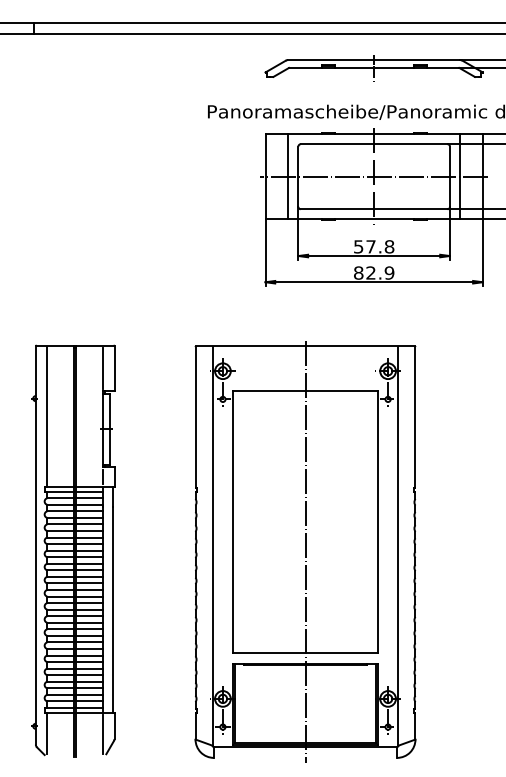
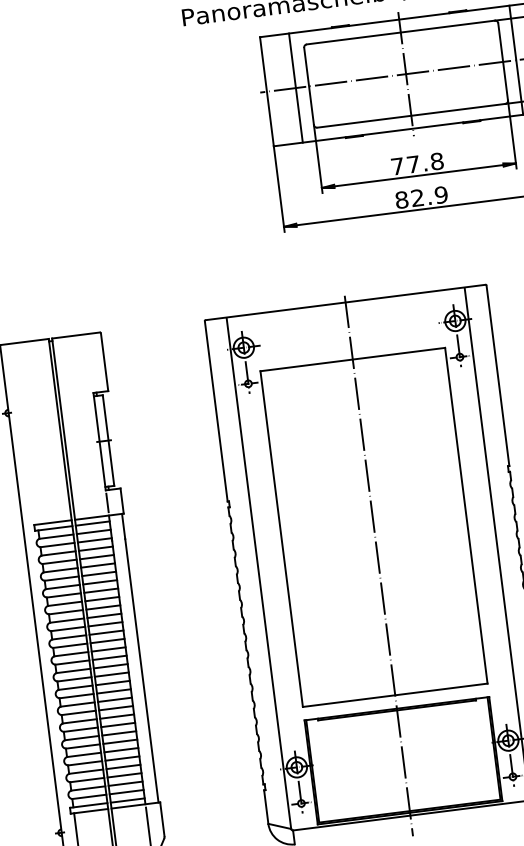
text: (358, 246) -> (397, 166), 57.8 -> 77.8
line: (103, 368) -> (90, 363), removed
line: (47, 417) -> (26, 435), removed

